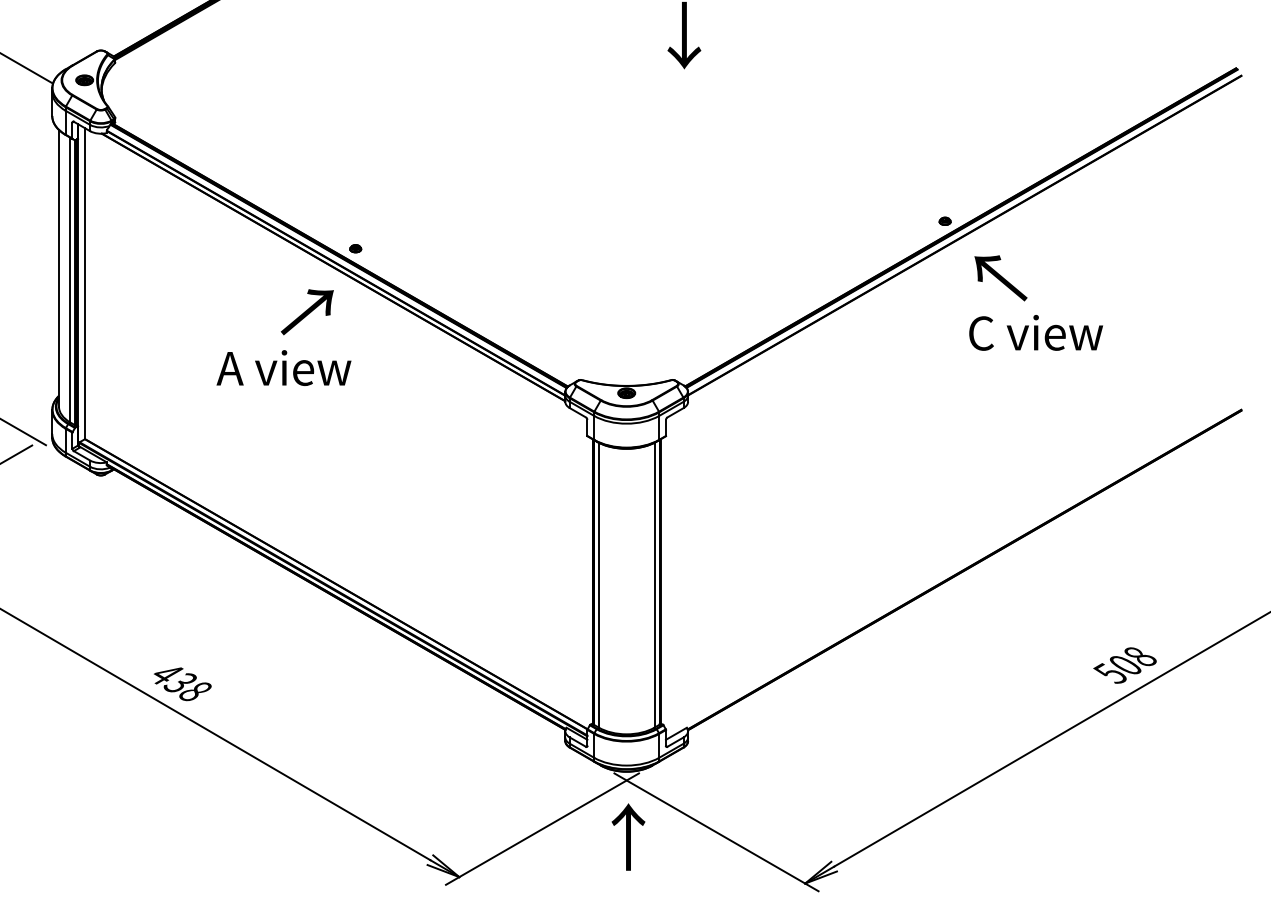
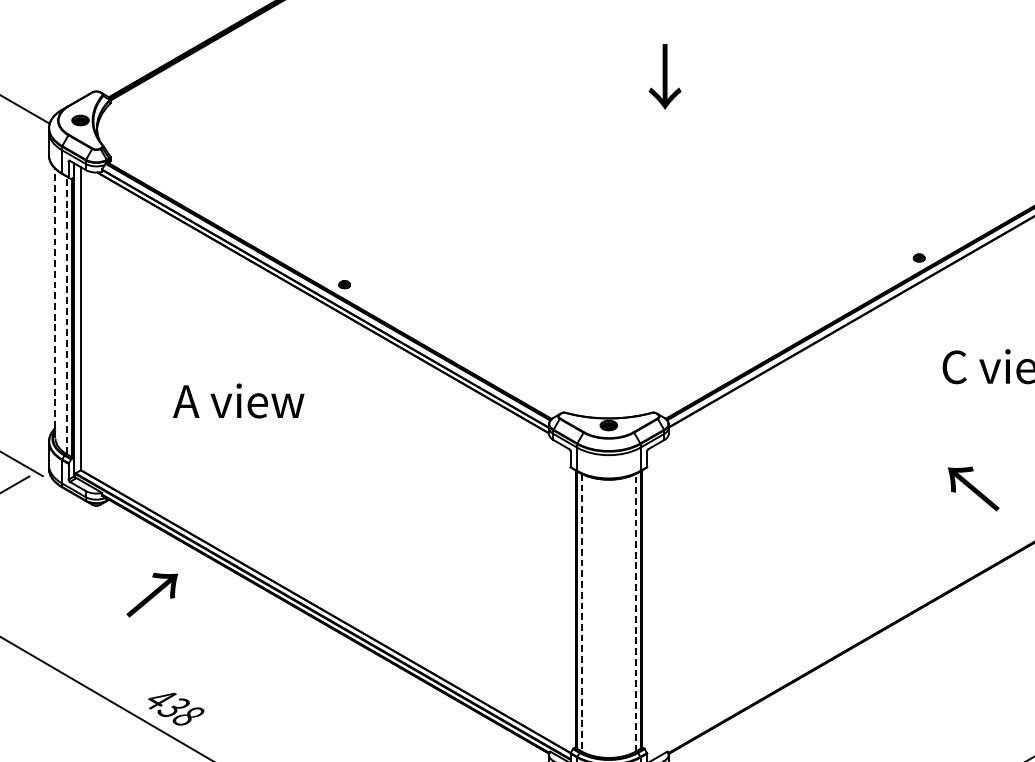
line: (58, 267) -> (55, 302), solid -> dashed
text: (1000, 278) -> (973, 489), moved
line: (70, 279) -> (66, 314), solid -> dashed
text: (306, 312) -> (151, 595), moved
text: (283, 367) -> (238, 400), moved
line: (654, 584) -> (635, 611), solid -> dashed
line: (598, 585) -> (581, 612), solid -> dashed

